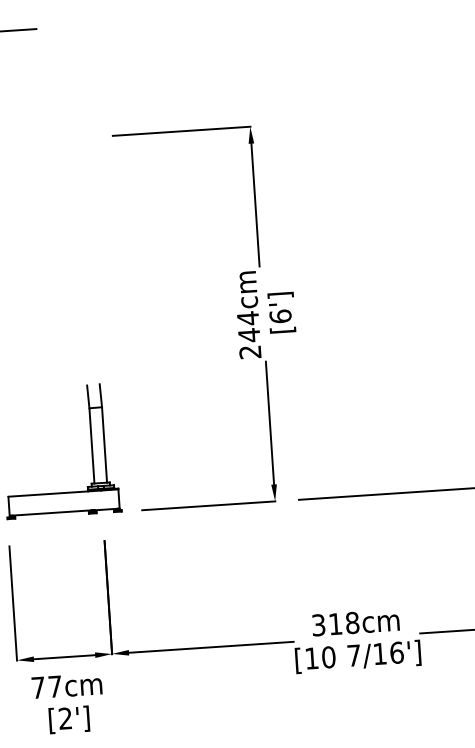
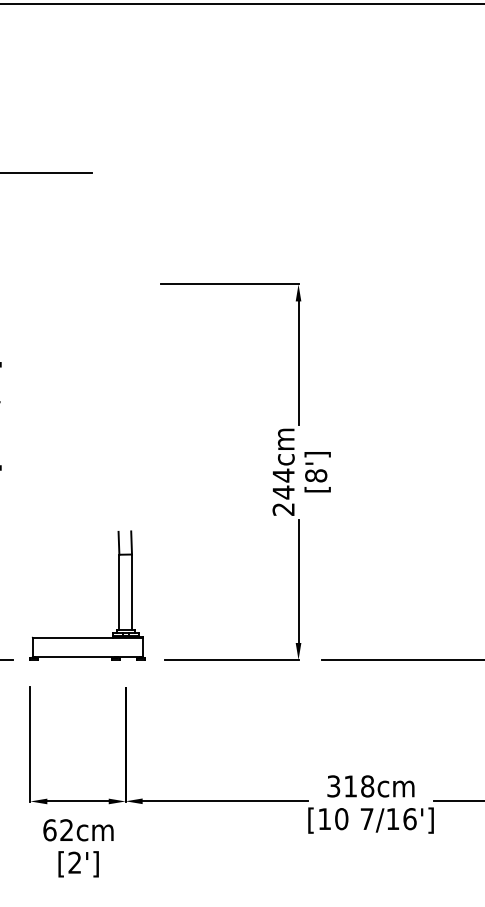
text: (280, 316) -> (316, 475), [6'] -> [8']
text: (45, 687) -> (57, 830), 77cm -> 62cm

